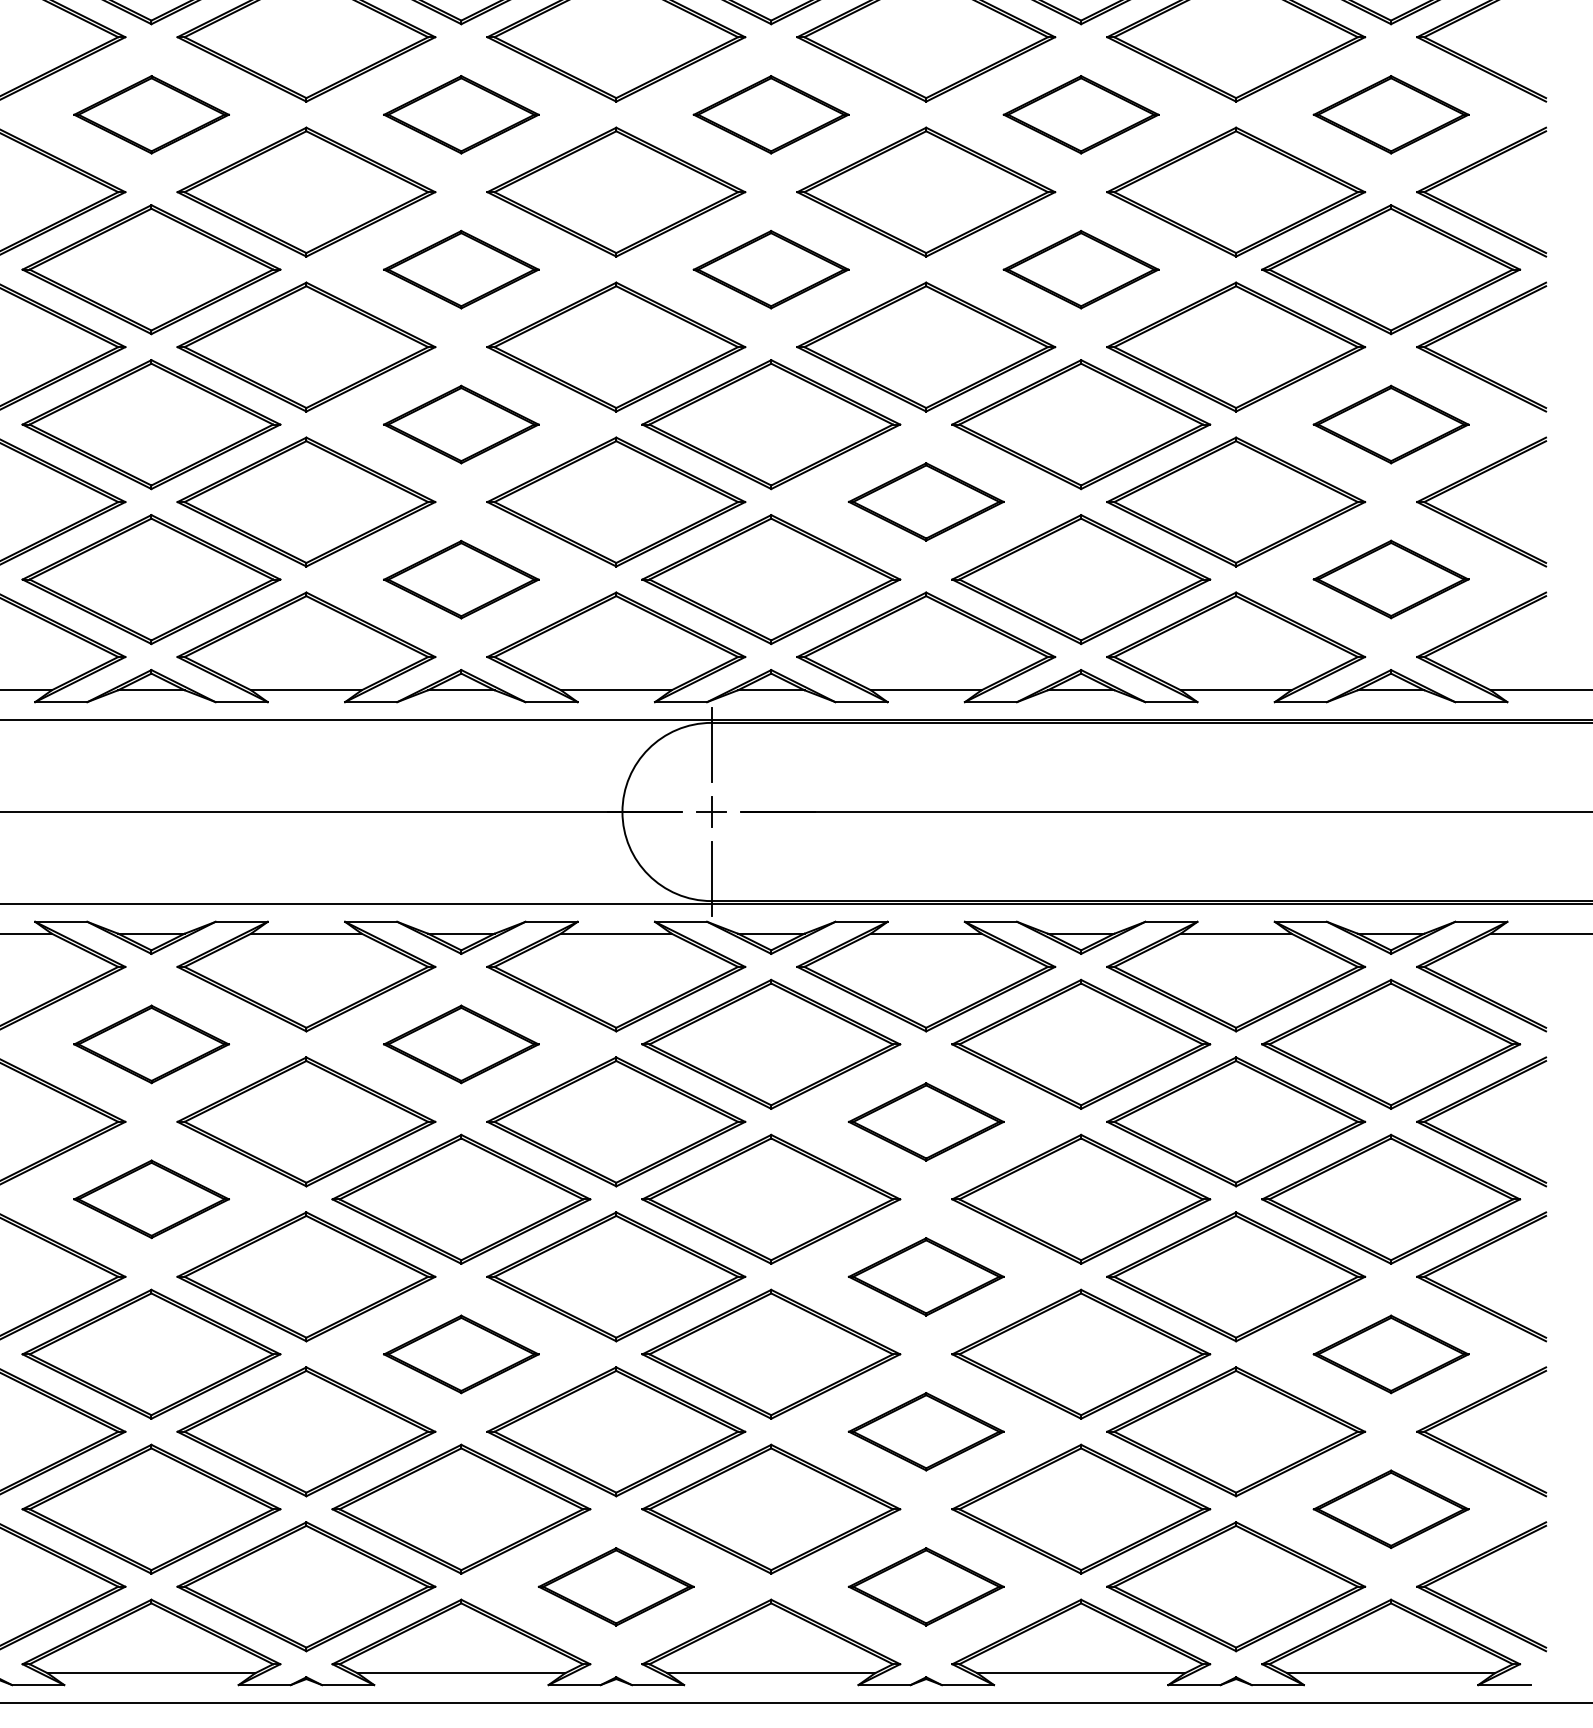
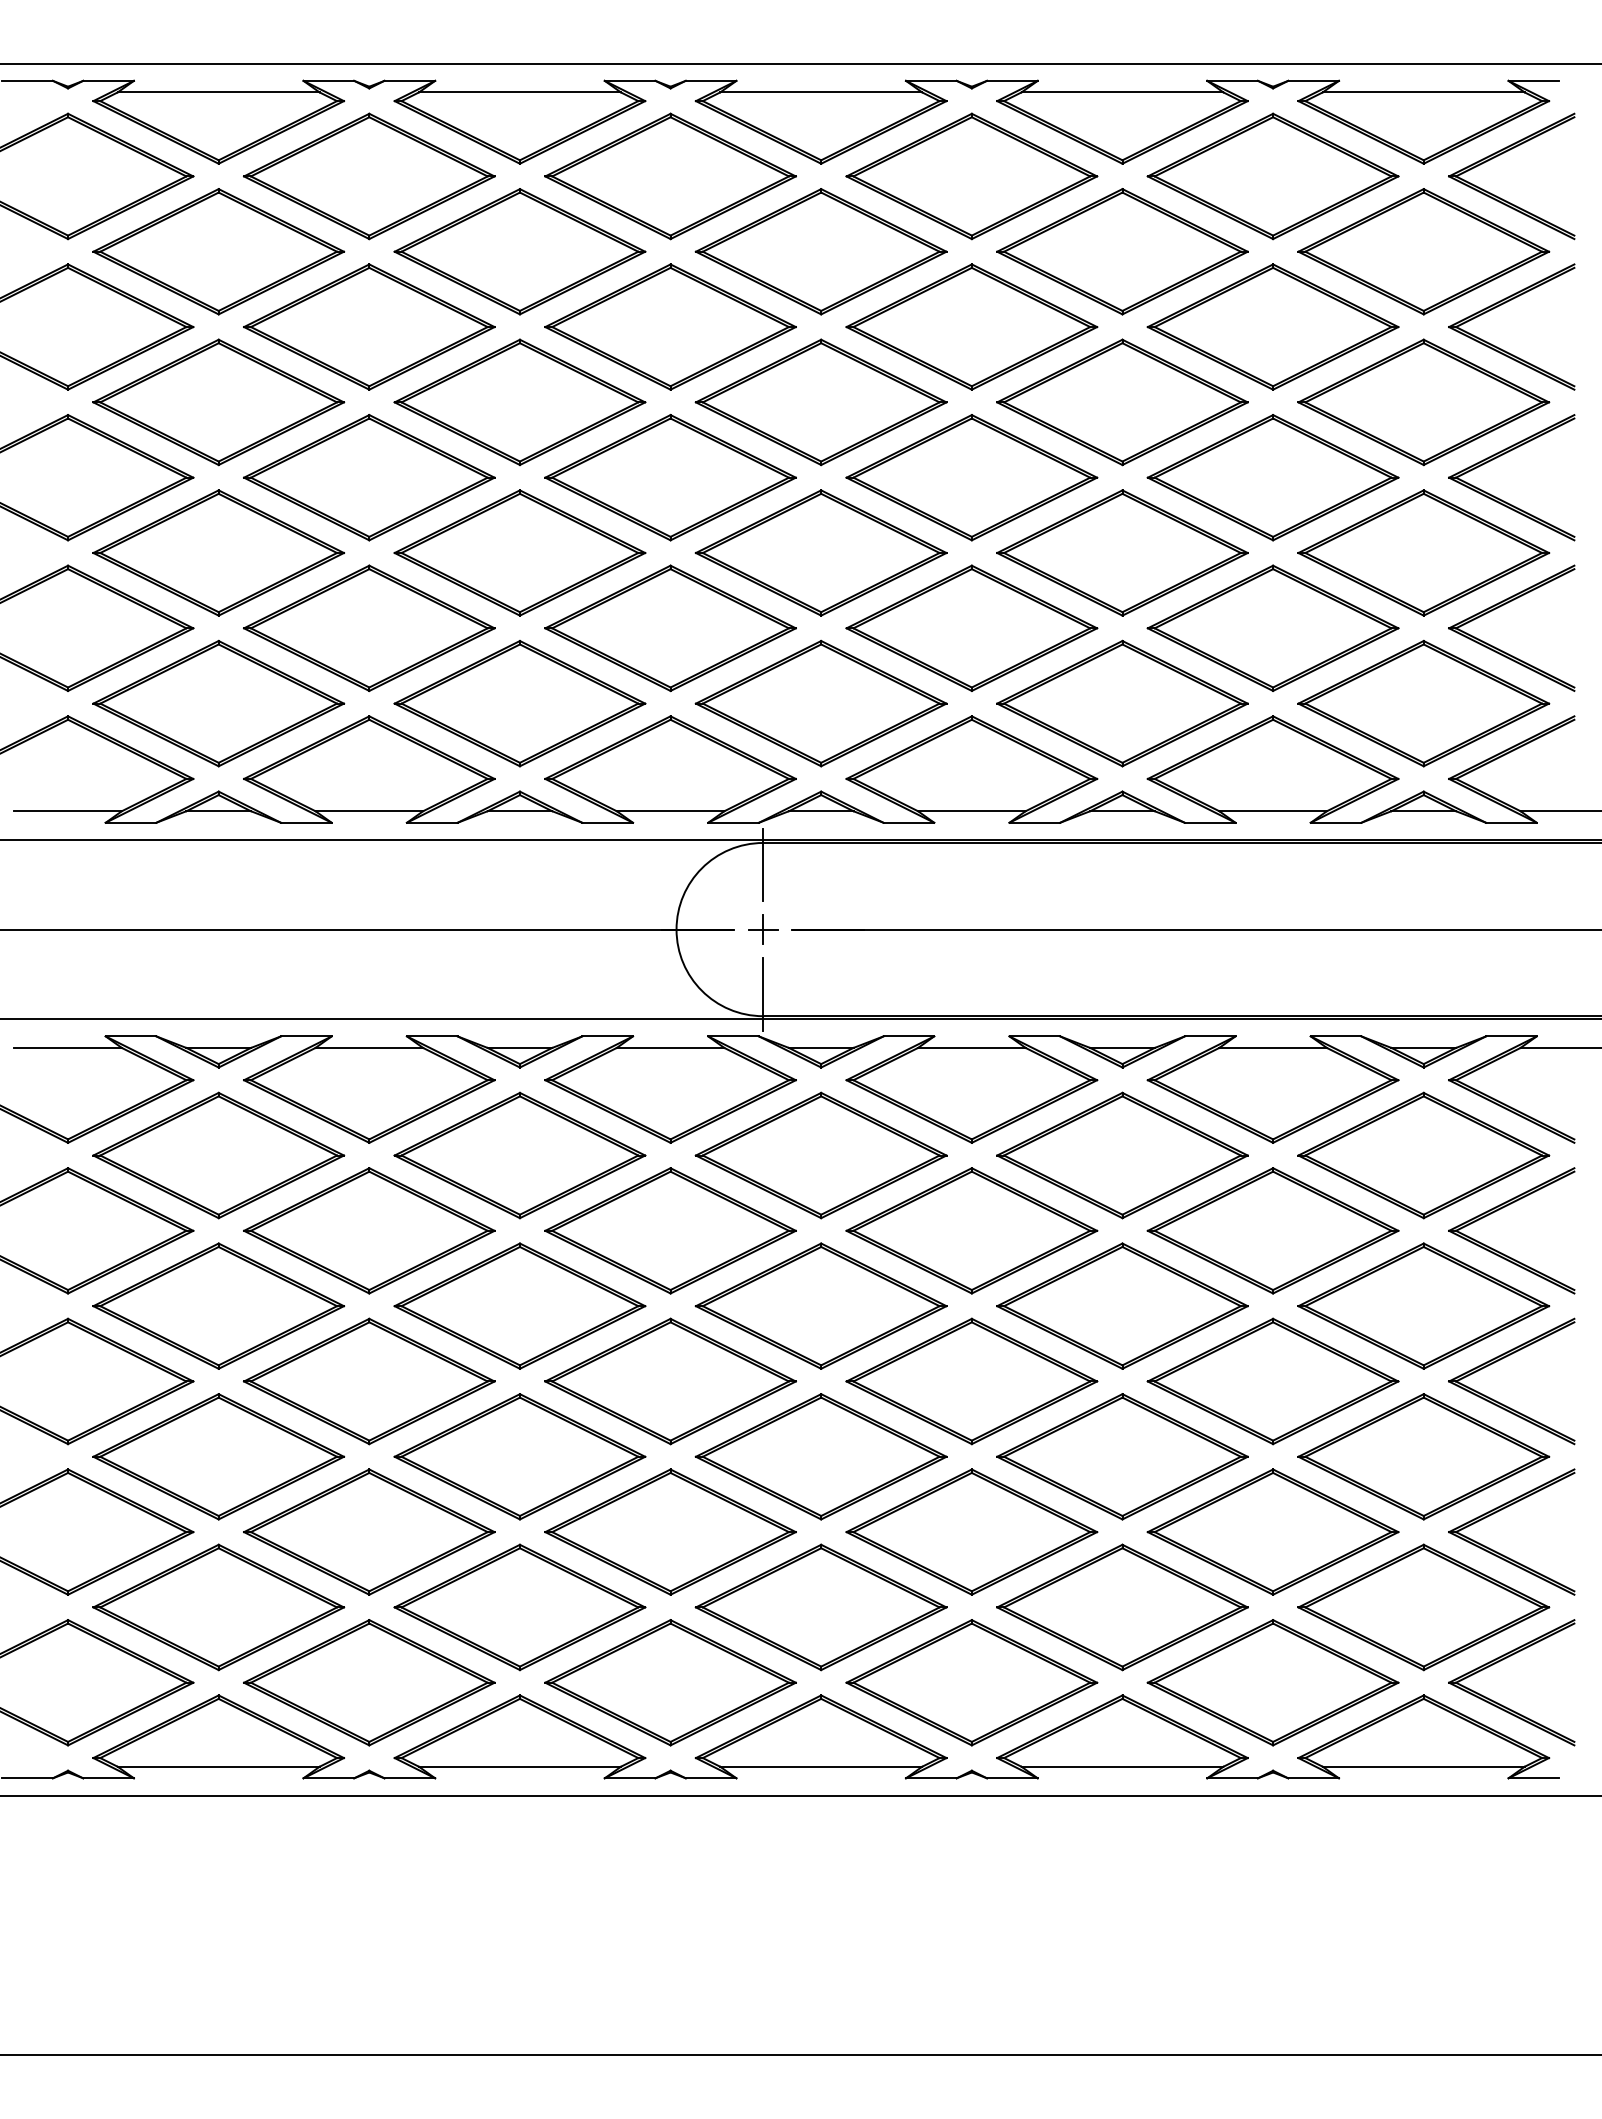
part: (151, 114) -> (218, 251), size x1.67
part: (460, 114) -> (519, 251), size x1.67
part: (770, 114) -> (820, 251), size x1.67
part: (1081, 114) -> (1122, 251), size x1.67
part: (1390, 114) -> (1423, 251), size x1.67
part: (460, 269) -> (519, 402), size x1.67
part: (770, 269) -> (820, 402), size x1.67
part: (1081, 269) -> (1122, 402), size x1.67
part: (460, 424) -> (519, 552), size x1.67
part: (1390, 424) -> (1423, 552), size x1.67
part: (925, 501) -> (971, 627), size x1.67
part: (460, 579) -> (519, 703), size x1.67
part: (1390, 579) -> (1423, 703), size x1.67
part: (151, 1044) -> (218, 1155), size x1.67
part: (460, 1044) -> (519, 1155), size x1.67
part: (925, 1121) -> (971, 1230), size x1.67
part: (151, 1198) -> (218, 1305), size x1.67
part: (925, 1276) -> (971, 1381), size x1.67
part: (460, 1354) -> (519, 1456), size x1.67
part: (1390, 1354) -> (1423, 1456), size x1.67
part: (925, 1431) -> (971, 1531), size x1.67
part: (1390, 1509) -> (1423, 1607), size x1.67
part: (616, 1586) -> (670, 1682), size x1.67
part: (925, 1586) -> (971, 1682), size x1.67

